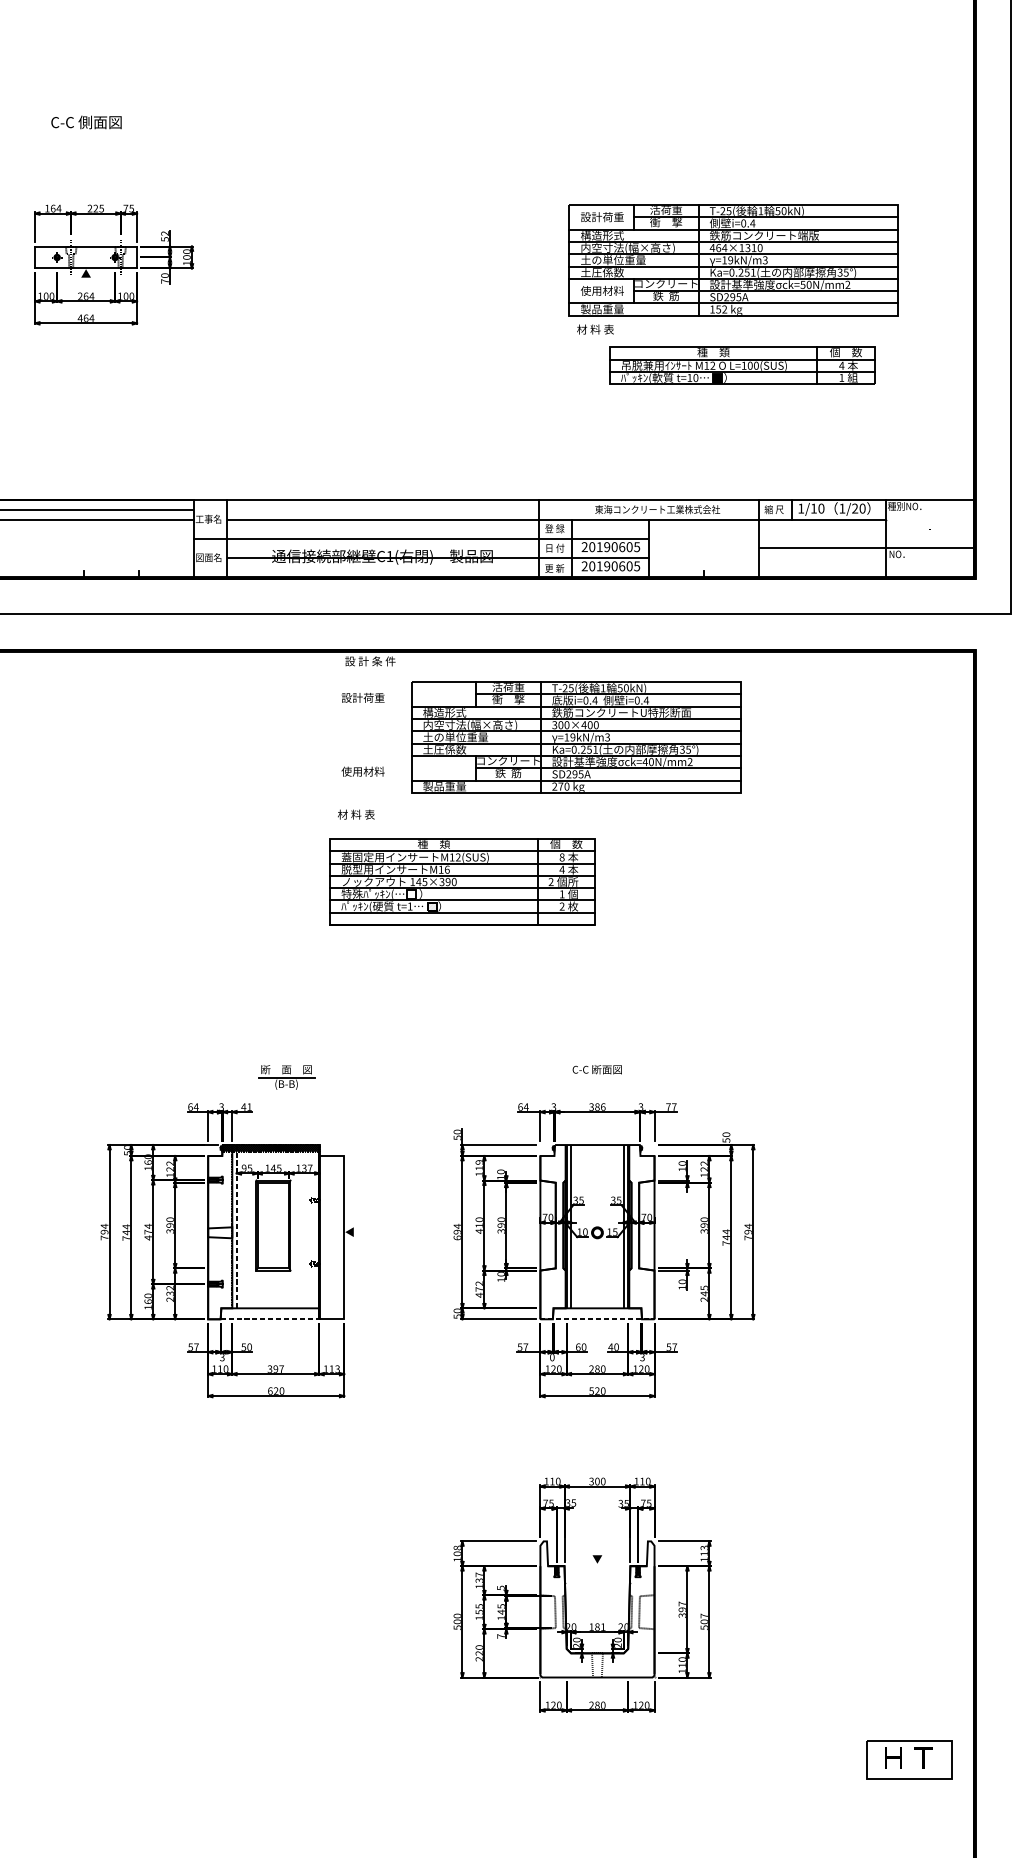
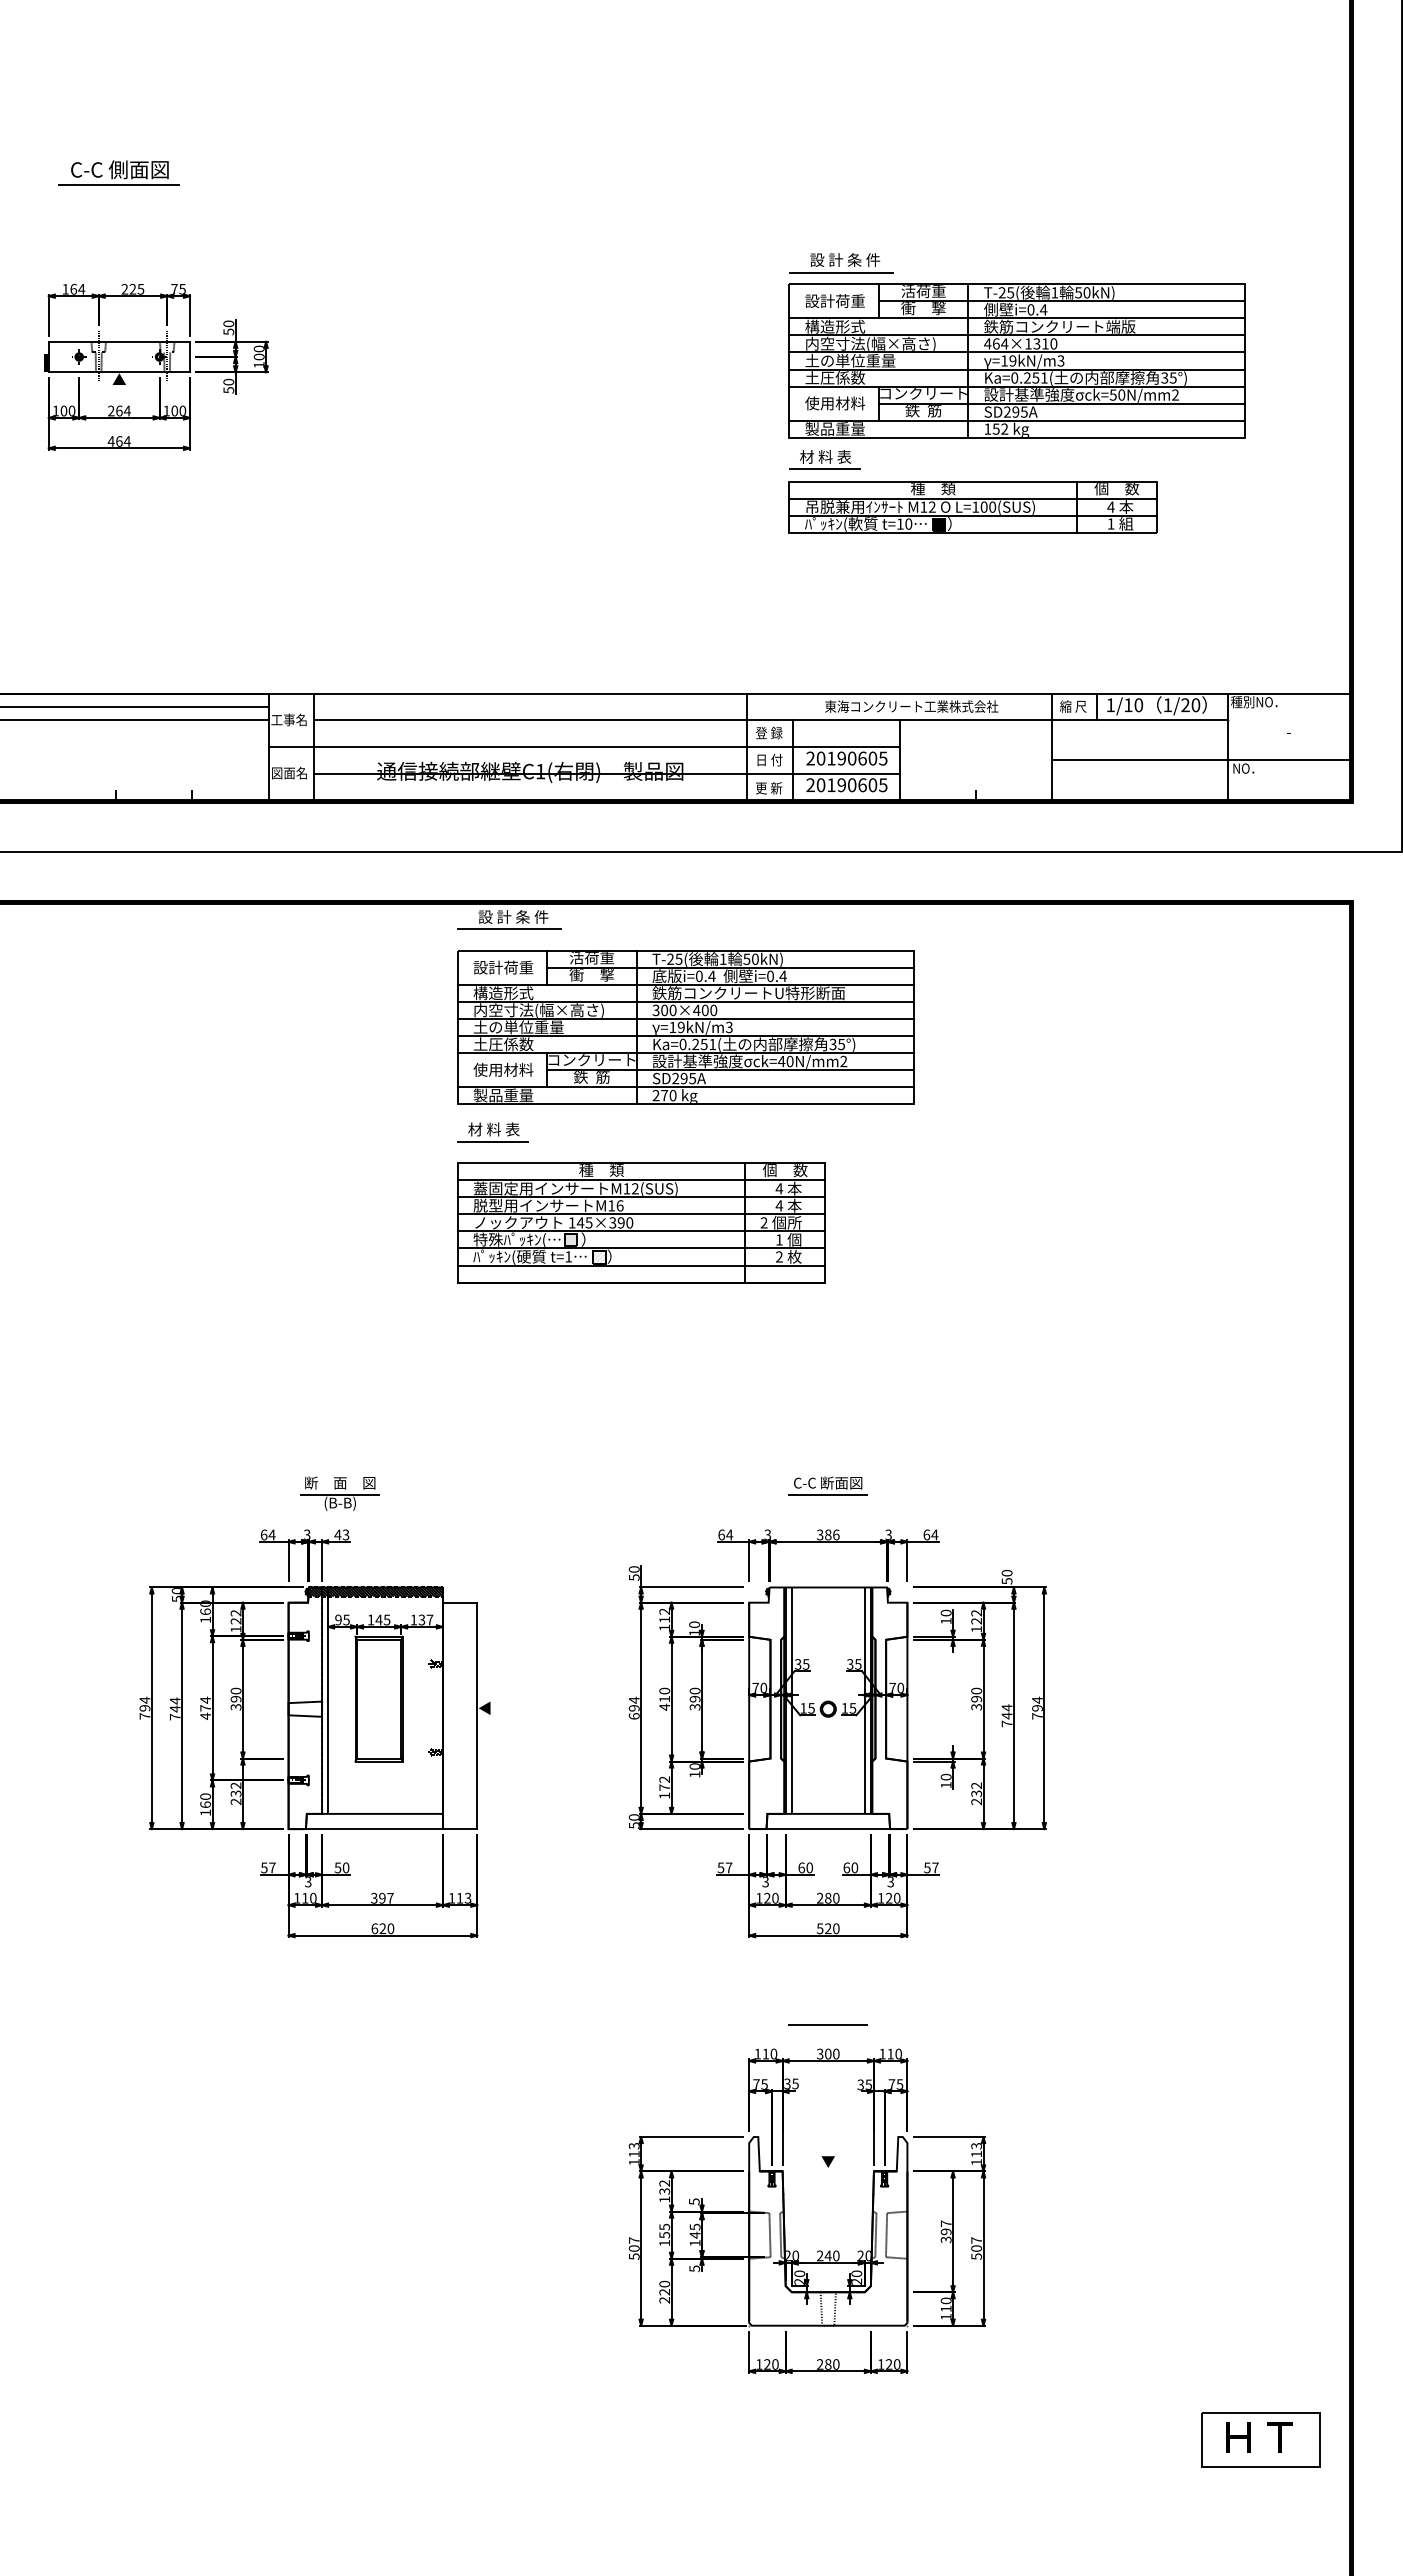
line: (86, 133) -> (119, 185), added
part: (606, 190) -> (841, 263), added
text: (164, 233) -> (228, 323), 52 -> 50
fill: (32, 262) -> (45, 363), added
text: (164, 281) -> (228, 390), 70 -> 50
line: (594, 338) -> (824, 469), added
part: (741, 366) -> (972, 507), moved
line: (367, 670) -> (509, 929), added
part: (575, 737) -> (685, 1027), moved
line: (355, 823) -> (493, 1141), added
text: (562, 857) -> (779, 1188), 8 -> 4
hatch: (411, 894) -> (570, 1239), added
part: (286, 1077) -> (339, 1493), moved
line: (597, 1077) -> (828, 1494), added
text: (249, 1106) -> (345, 1534), 41 -> 43
text: (671, 1106) -> (930, 1534), 77 -> 64
text: (480, 1162) -> (665, 1611), 119 -> 112
line: (236, 1226) -> (328, 1700), dashed -> solid
text: (585, 1231) -> (811, 1707), 10 -> 15
text: (704, 1290) -> (976, 1789), 245 -> 232
text: (479, 1295) -> (664, 1795), 472 -> 172
line: (270, 1319) -> (374, 1829), dashed -> solid
line: (597, 1319) -> (828, 1829), dashed -> solid
text: (610, 1346) -> (846, 1867), 40 -> 60
text: (552, 1357) -> (765, 1882), 0 -> 3
line: (597, 1460) -> (828, 2024), added
text: (456, 1550) -> (633, 2149), 108 -> 113
text: (479, 1574) -> (664, 2183), 137 -> 132
text: (456, 1616) -> (633, 2240), 500 -> 507
text: (597, 1626) -> (828, 2255), 181 -> 240
text: (500, 1636) -> (694, 2268), 7 -> 5

